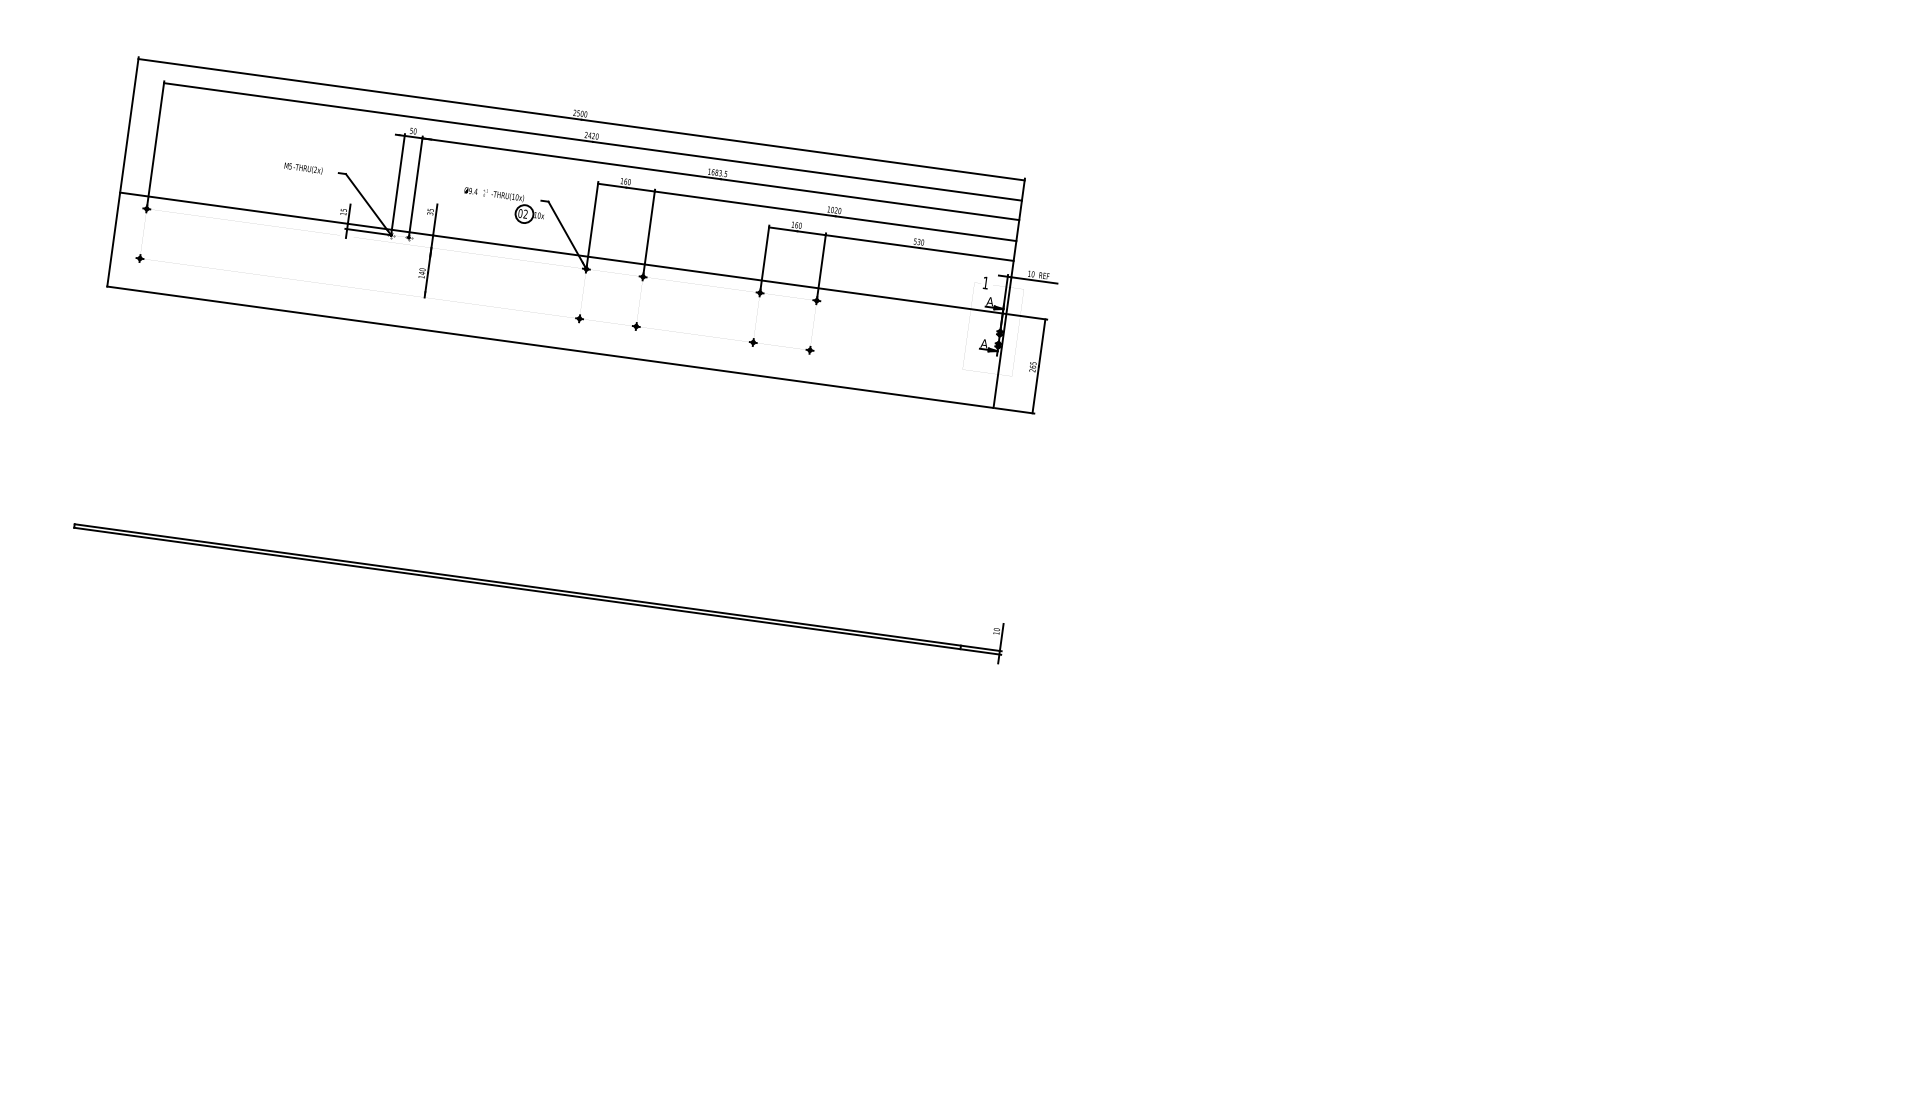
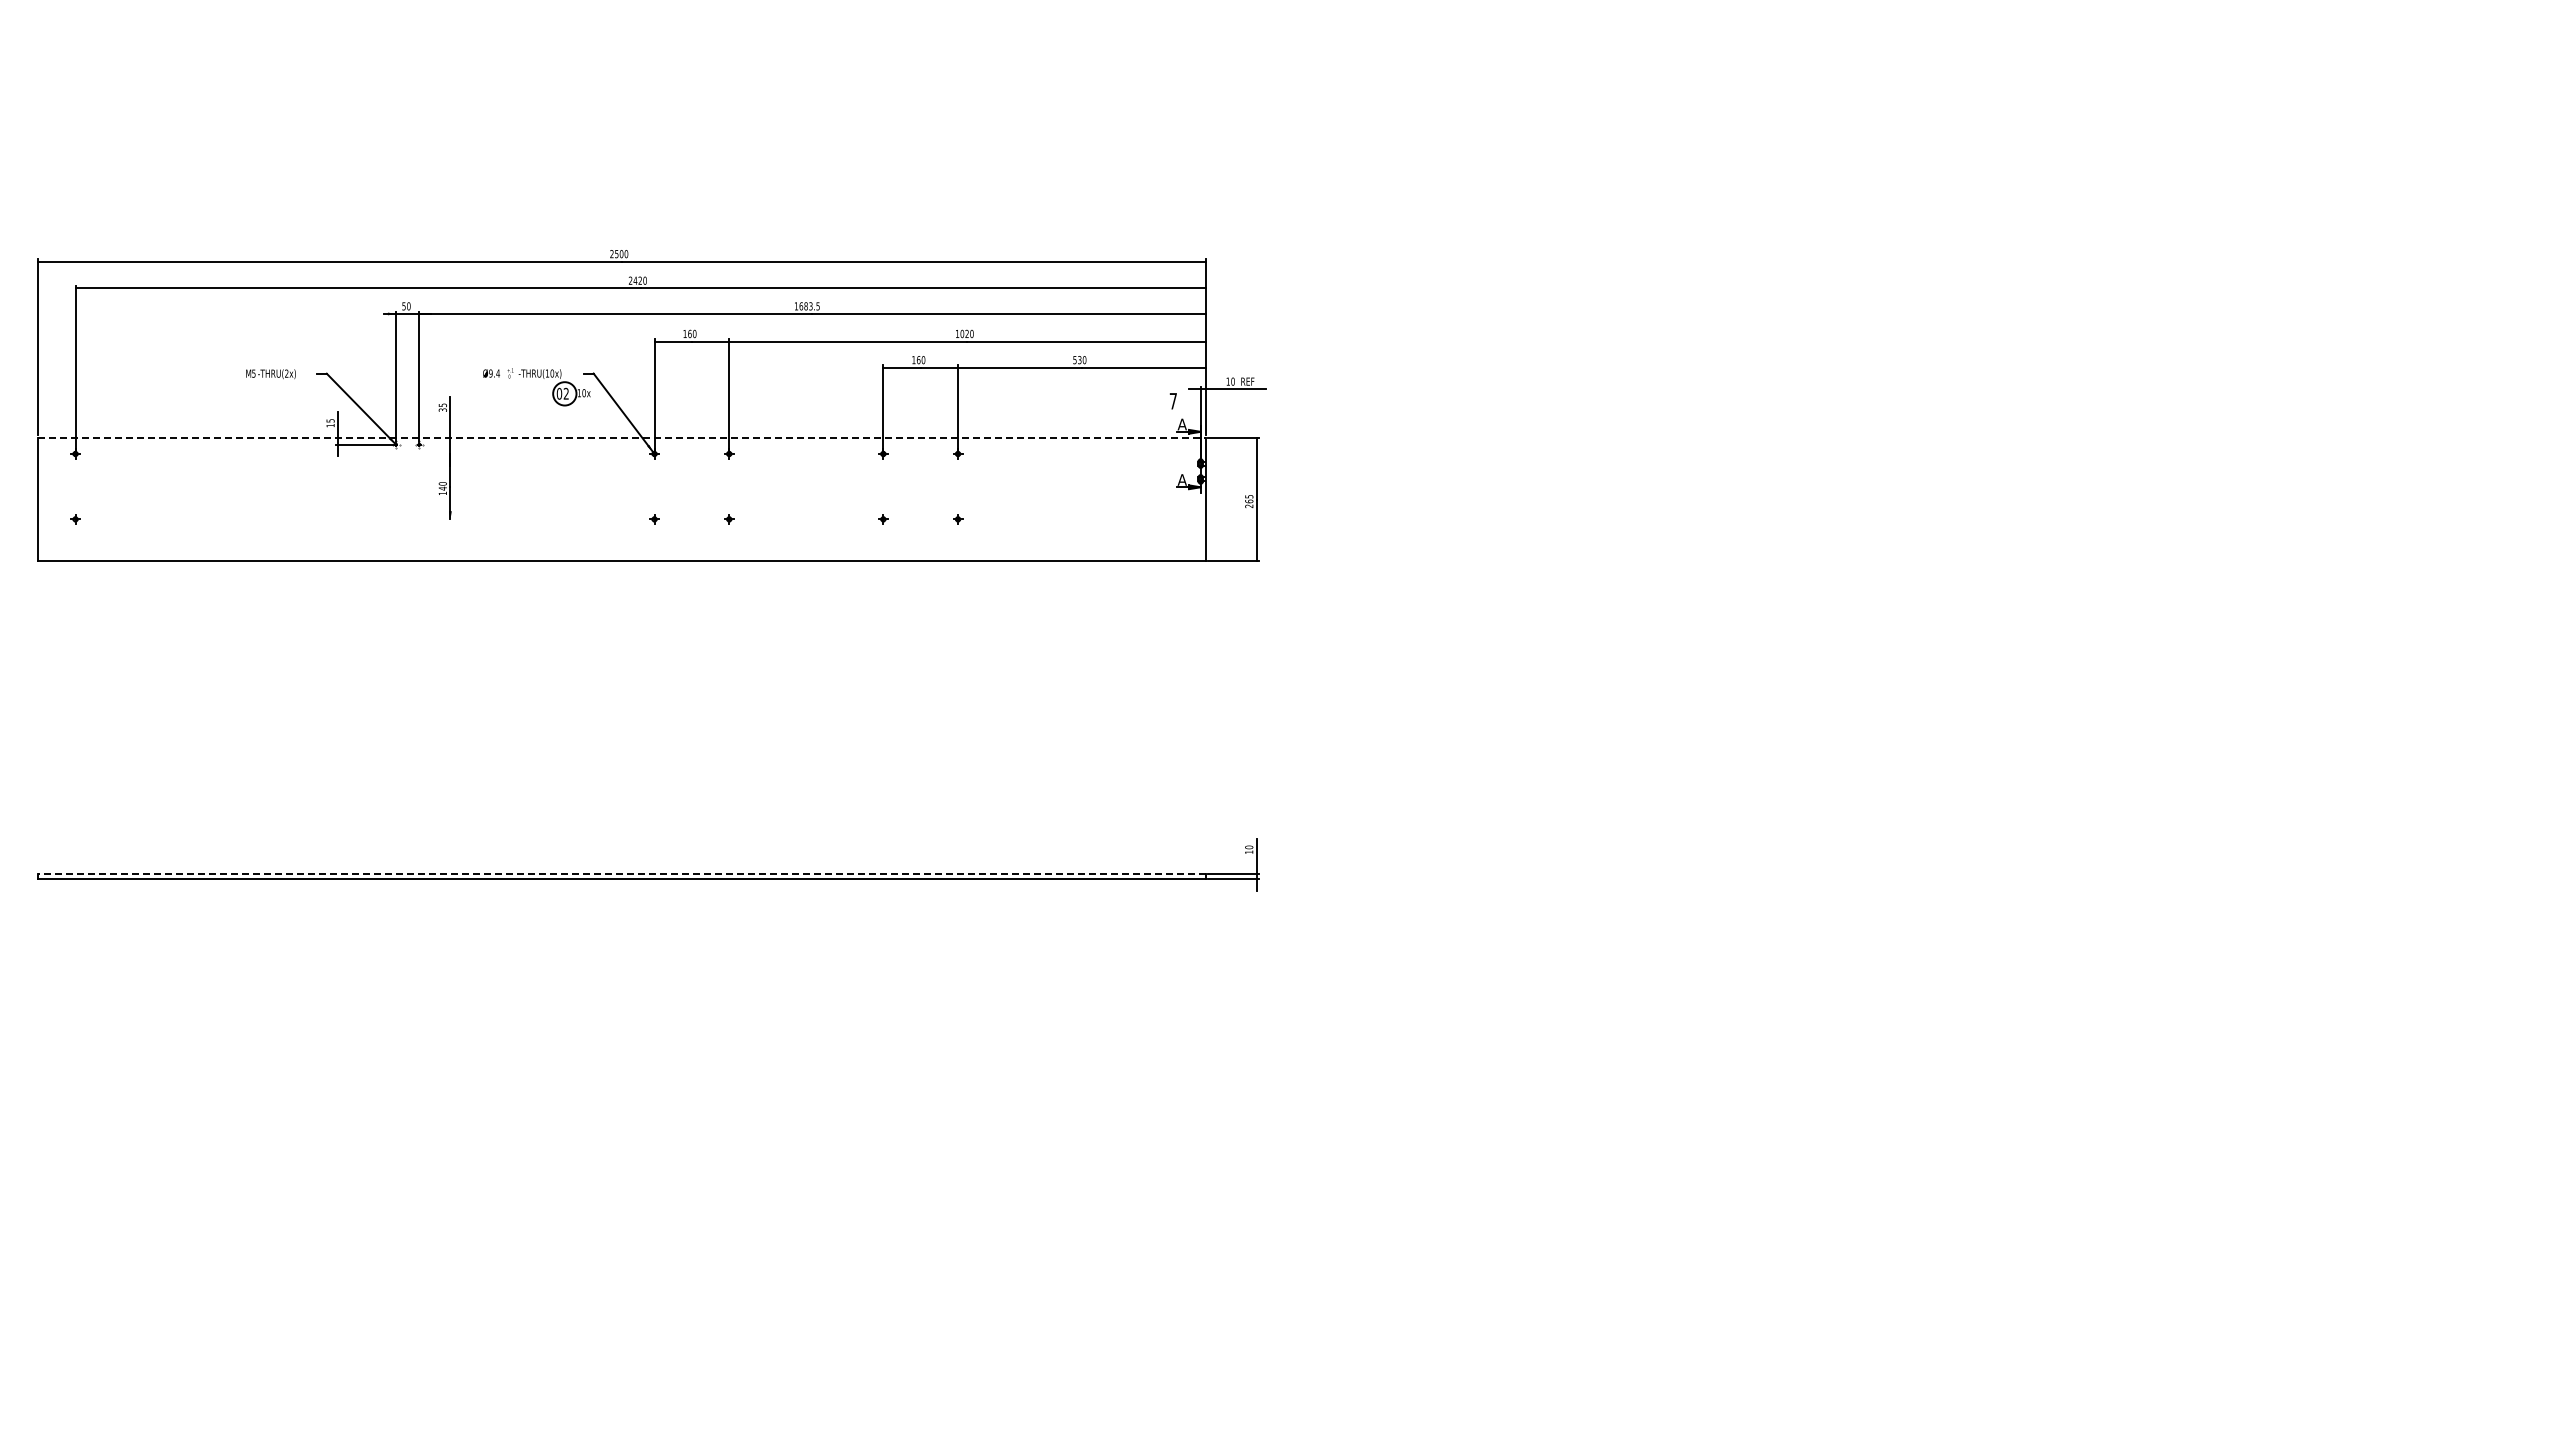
line: (563, 253) -> (621, 437), solid -> dashed
text: (985, 283) -> (1172, 401), 1 -> 7
line: (517, 584) -> (621, 874), solid -> dashed

